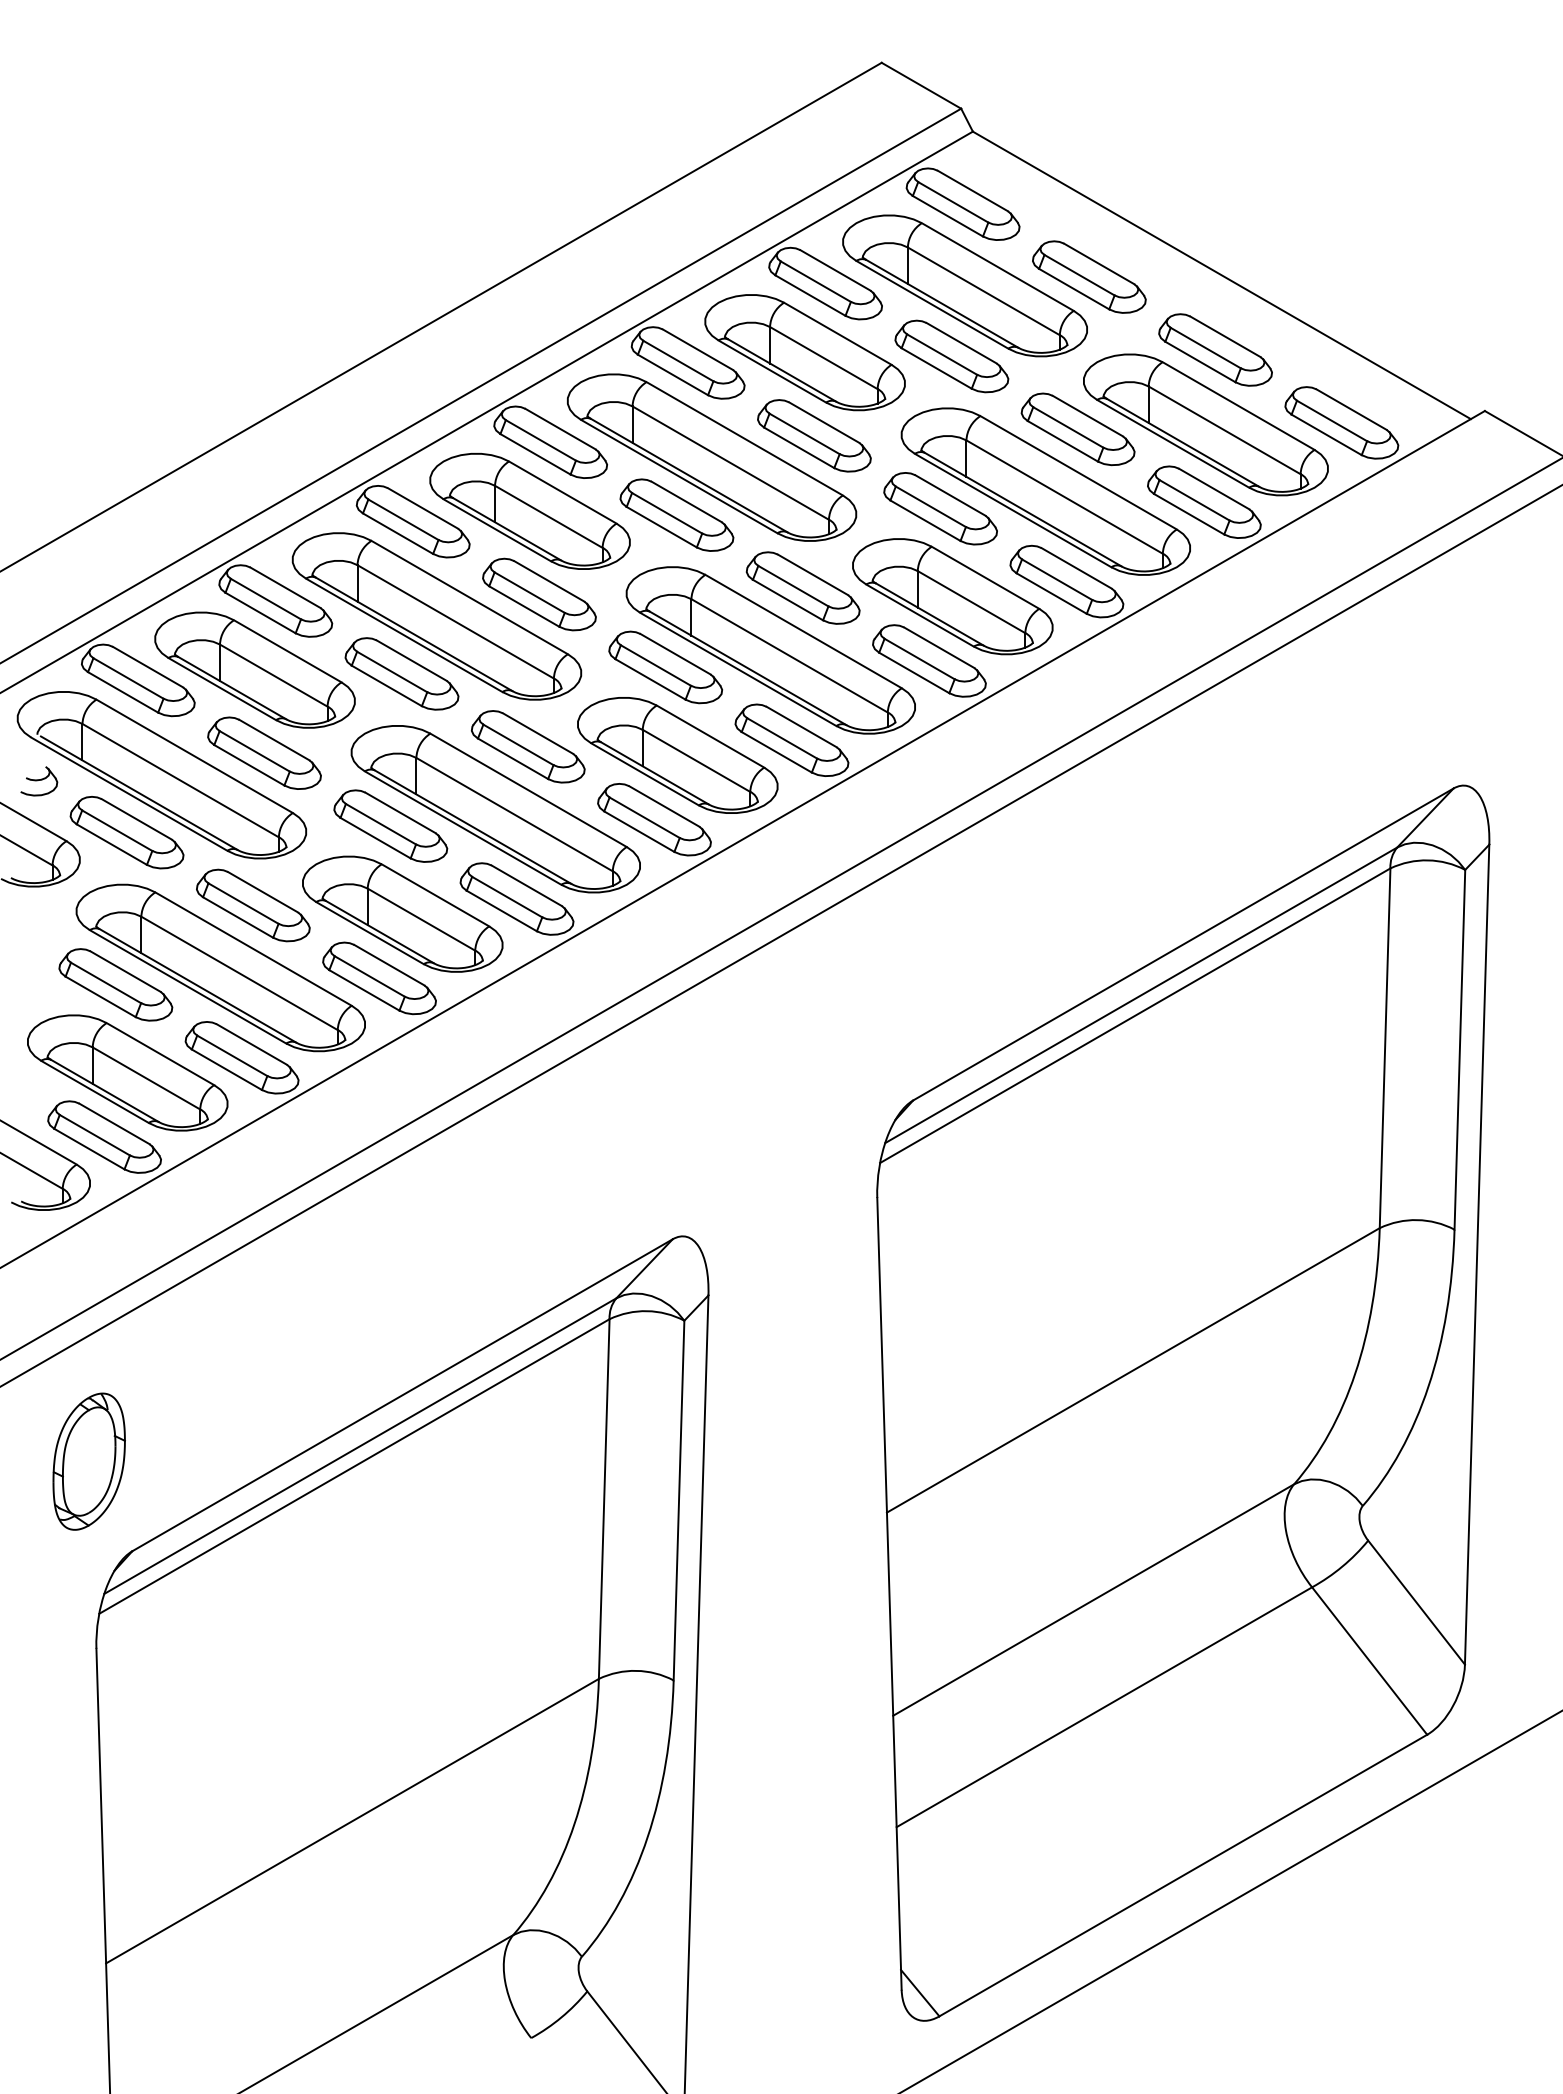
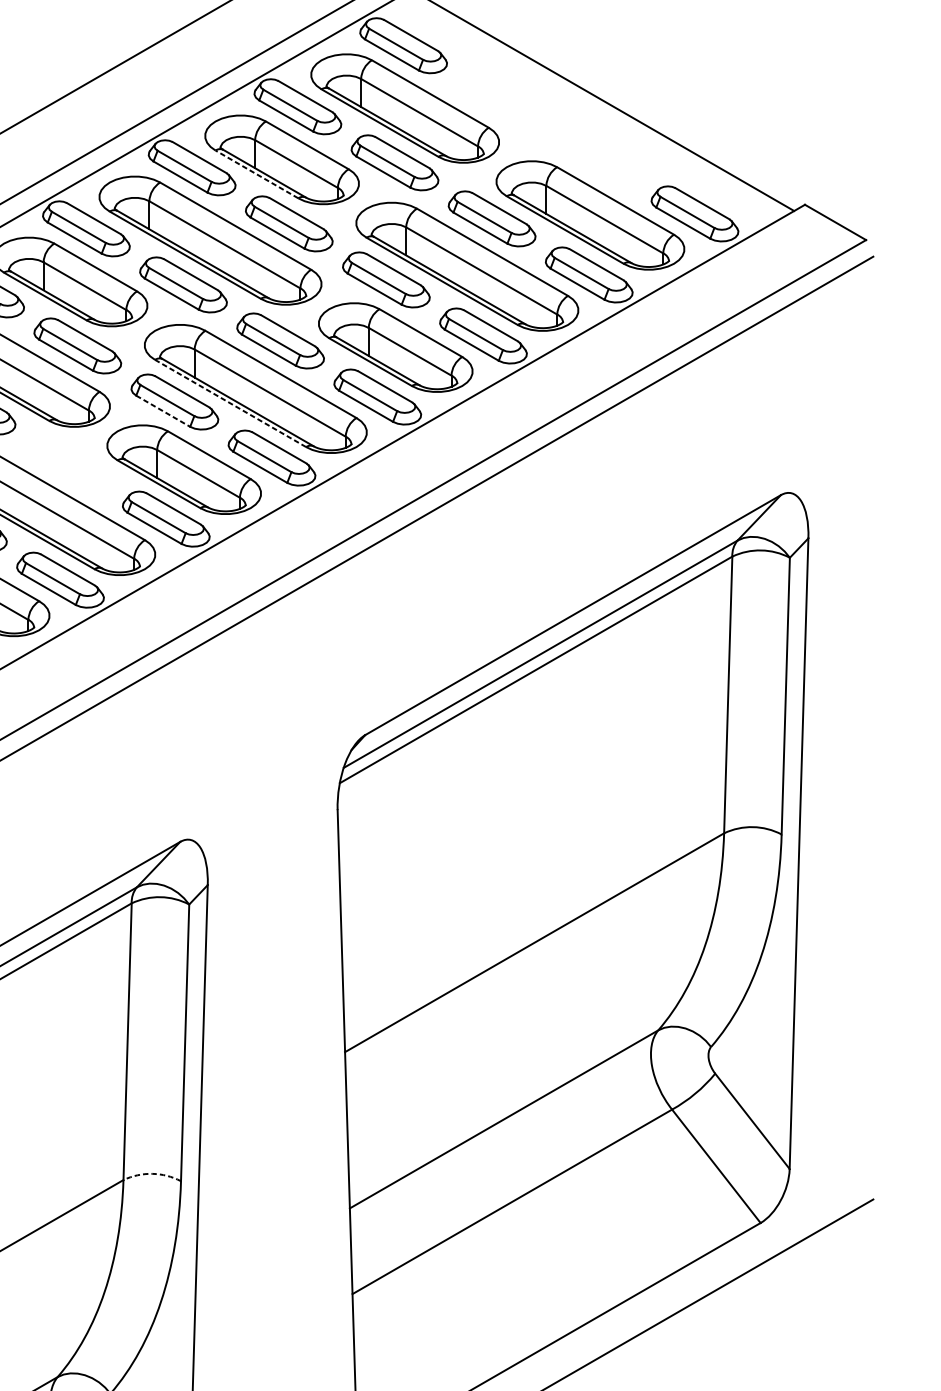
part: (1089, 276) -> (500, 101), removed
part: (1215, 349) -> (597, 157), removed
line: (771, 371) -> (256, 174), solid -> dashed
line: (737, 669) -> (230, 403), solid -> dashed
line: (650, 679) -> (163, 411), solid -> dashed
part: (527, 746) -> (68, 462), removed
arc: (636, 1670) -> (152, 1173), solid -> dashed

